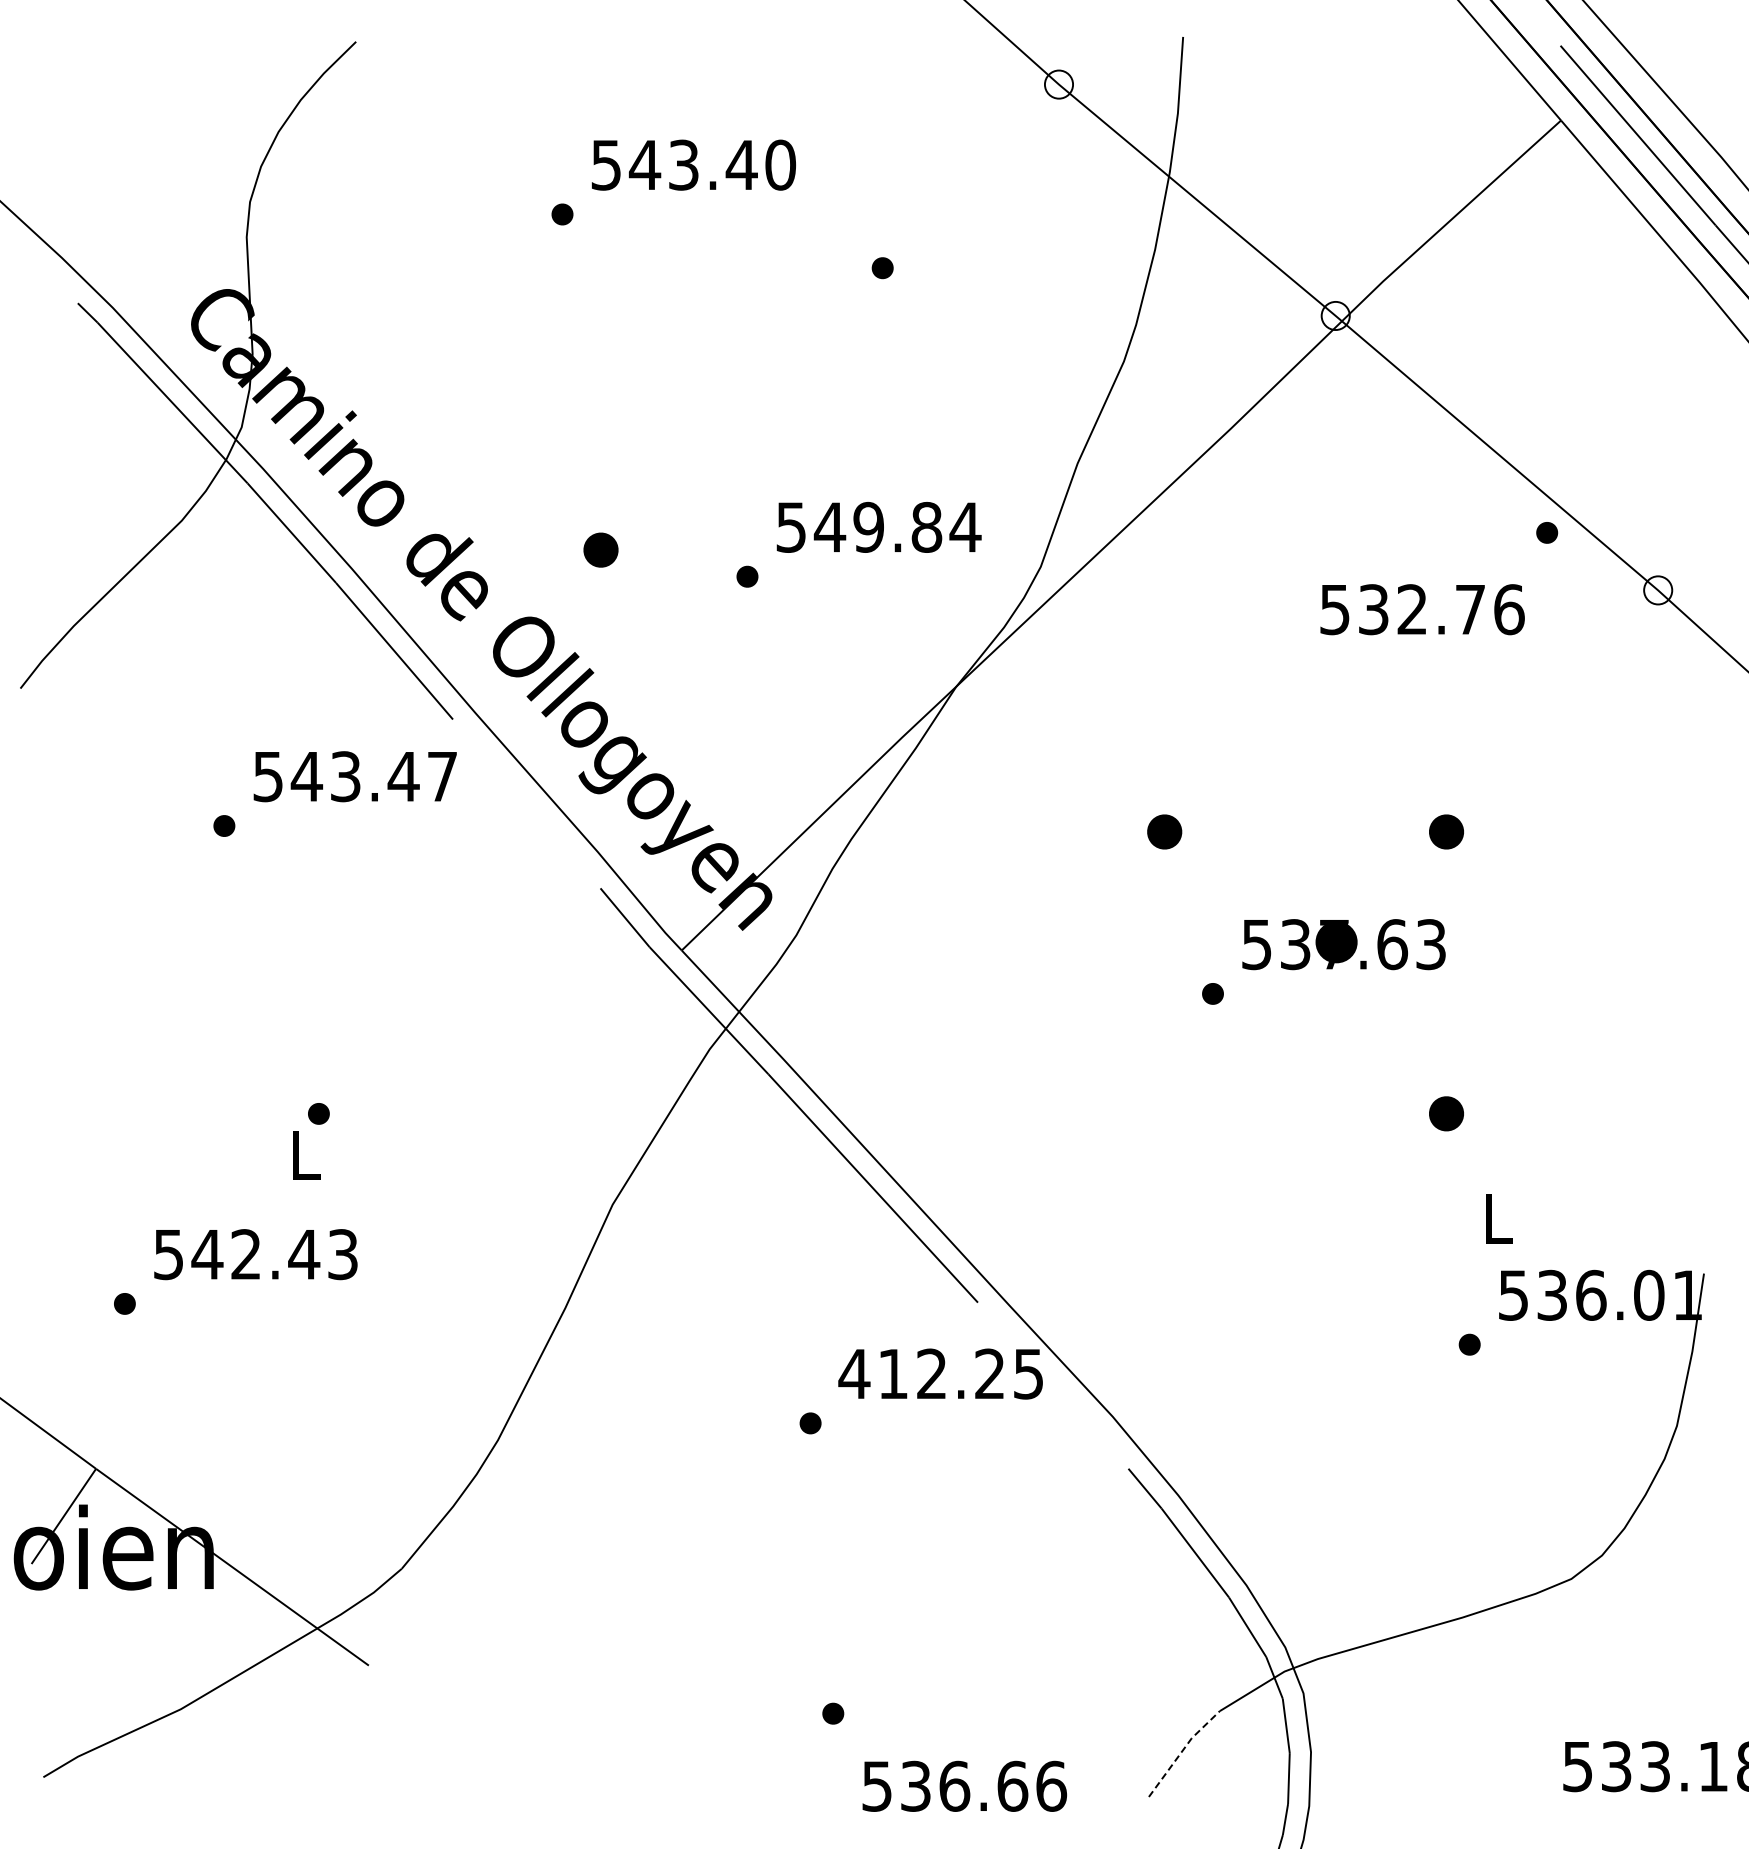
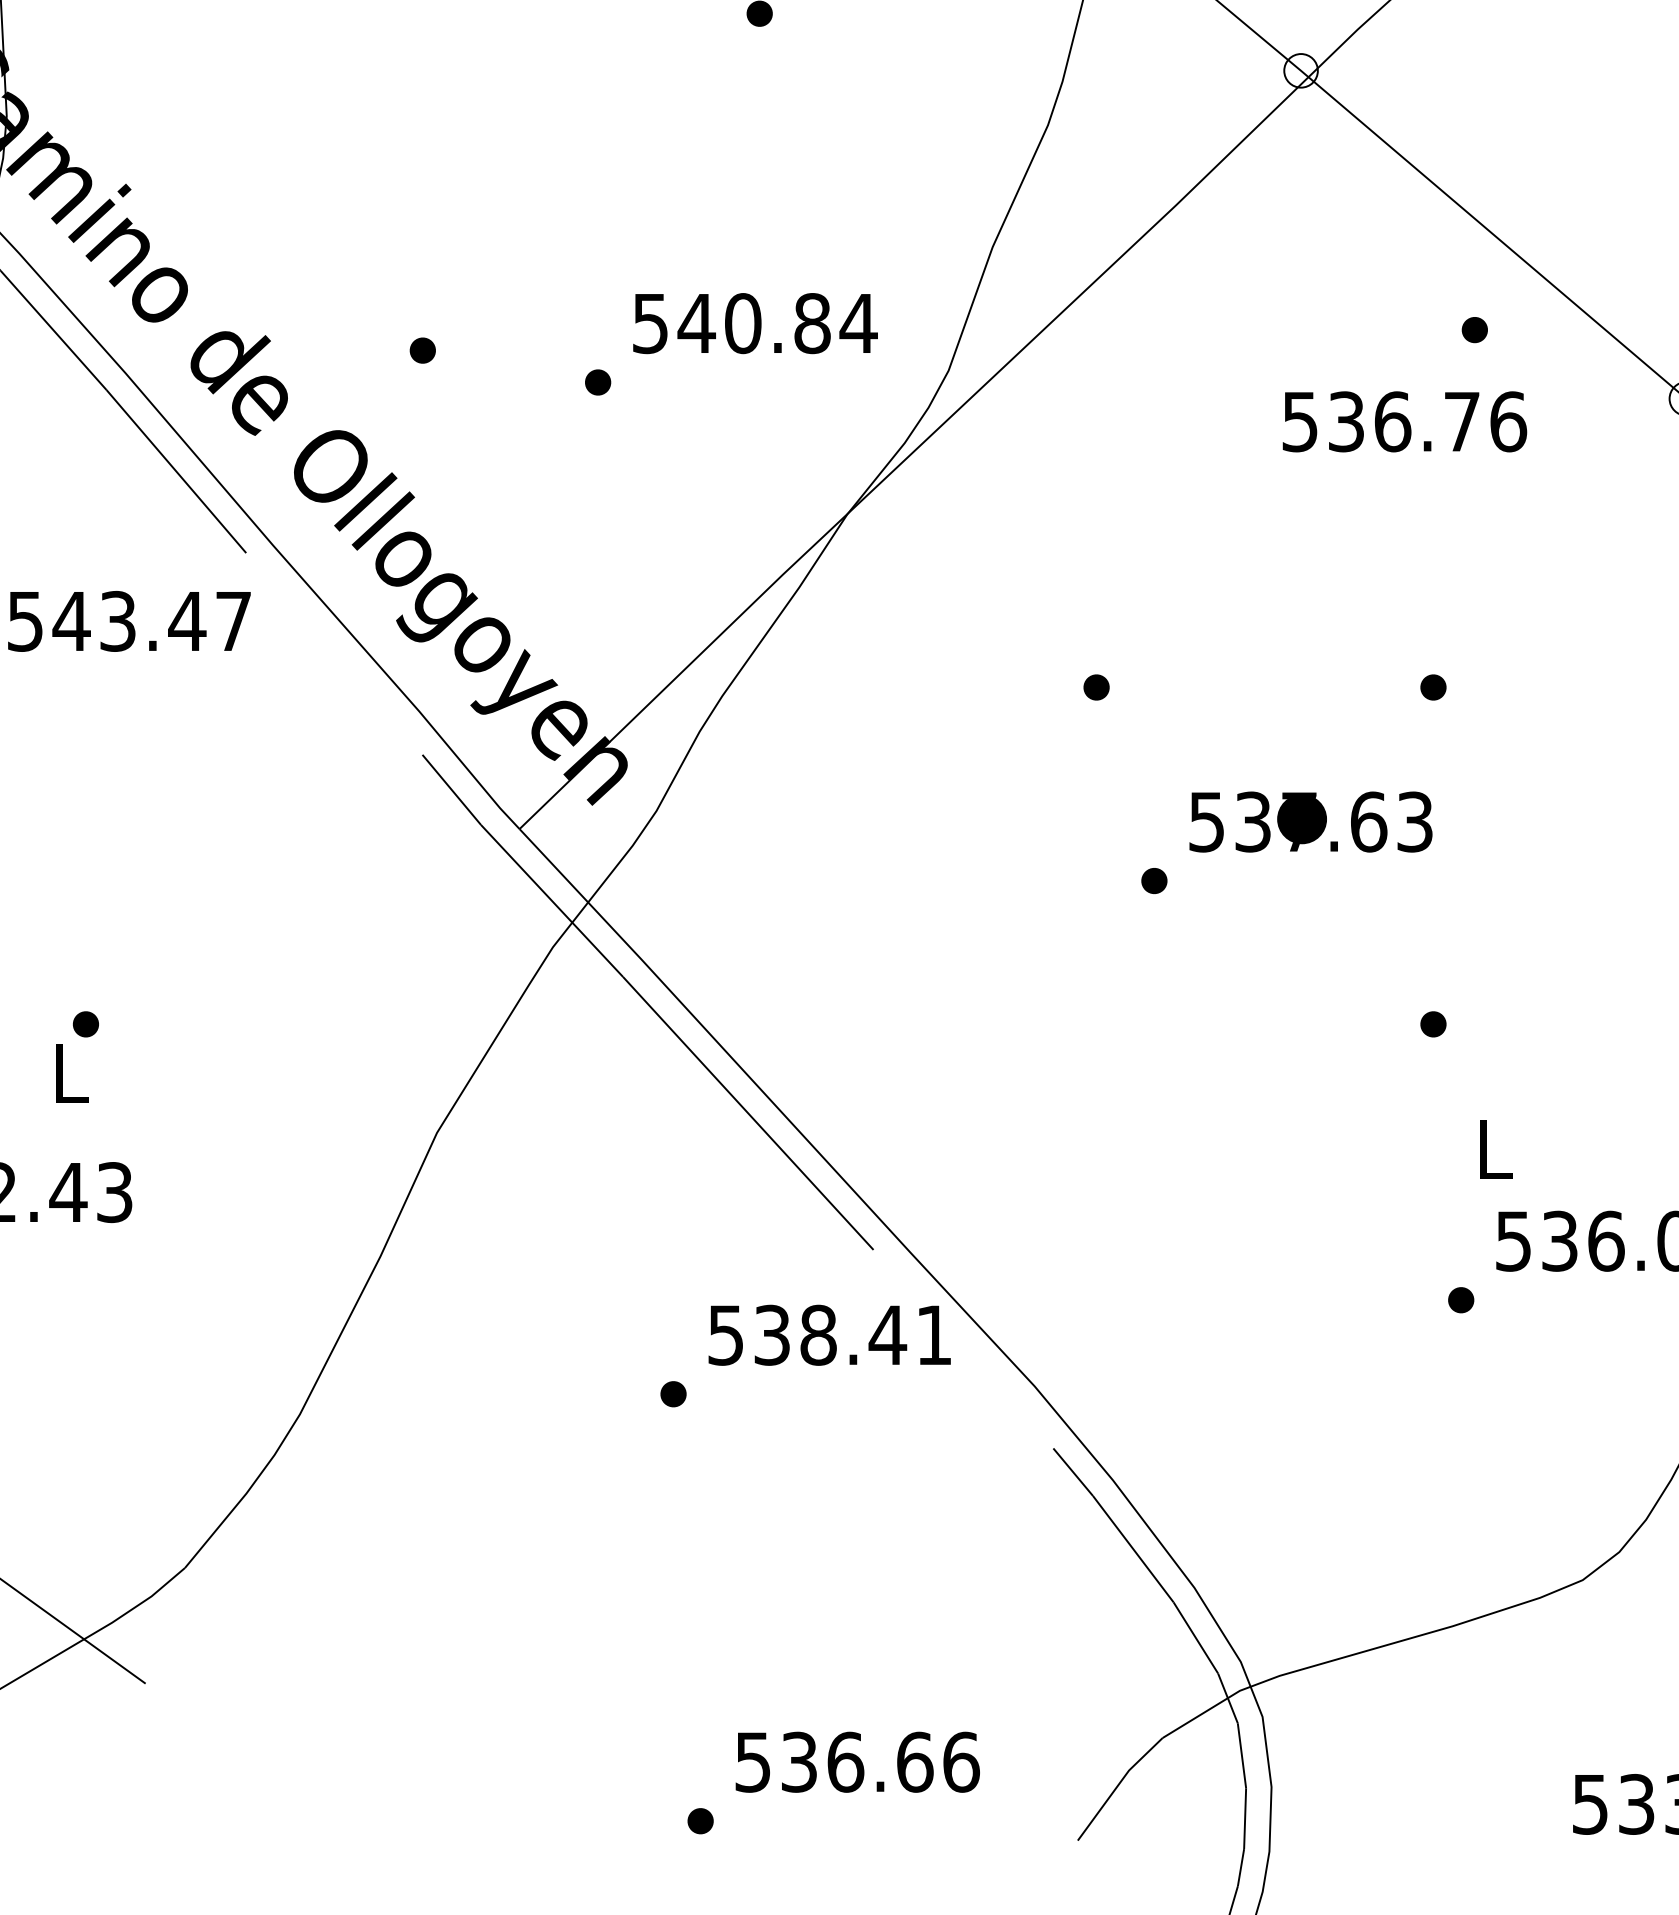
text: (868, 527) -> (742, 323), 549.84 -> 540.84
part: (1547, 532) -> (1475, 329), moved
part: (600, 549) -> (422, 349), size x0.62
text: (1412, 609) -> (1392, 421), 532.76 -> 536.76
part: (1164, 831) -> (1096, 686), size x0.62
part: (1446, 831) -> (1433, 686), size x0.62
part: (1446, 1113) -> (1433, 1023), size x0.62
text: (940, 1373) -> (828, 1334), 412.25 -> 538.41
part: (833, 1713) -> (700, 1820), moved
line: (1182, 1751) -> (1117, 1786), dashed -> solid
text: (964, 1785) -> (857, 1761), moved

